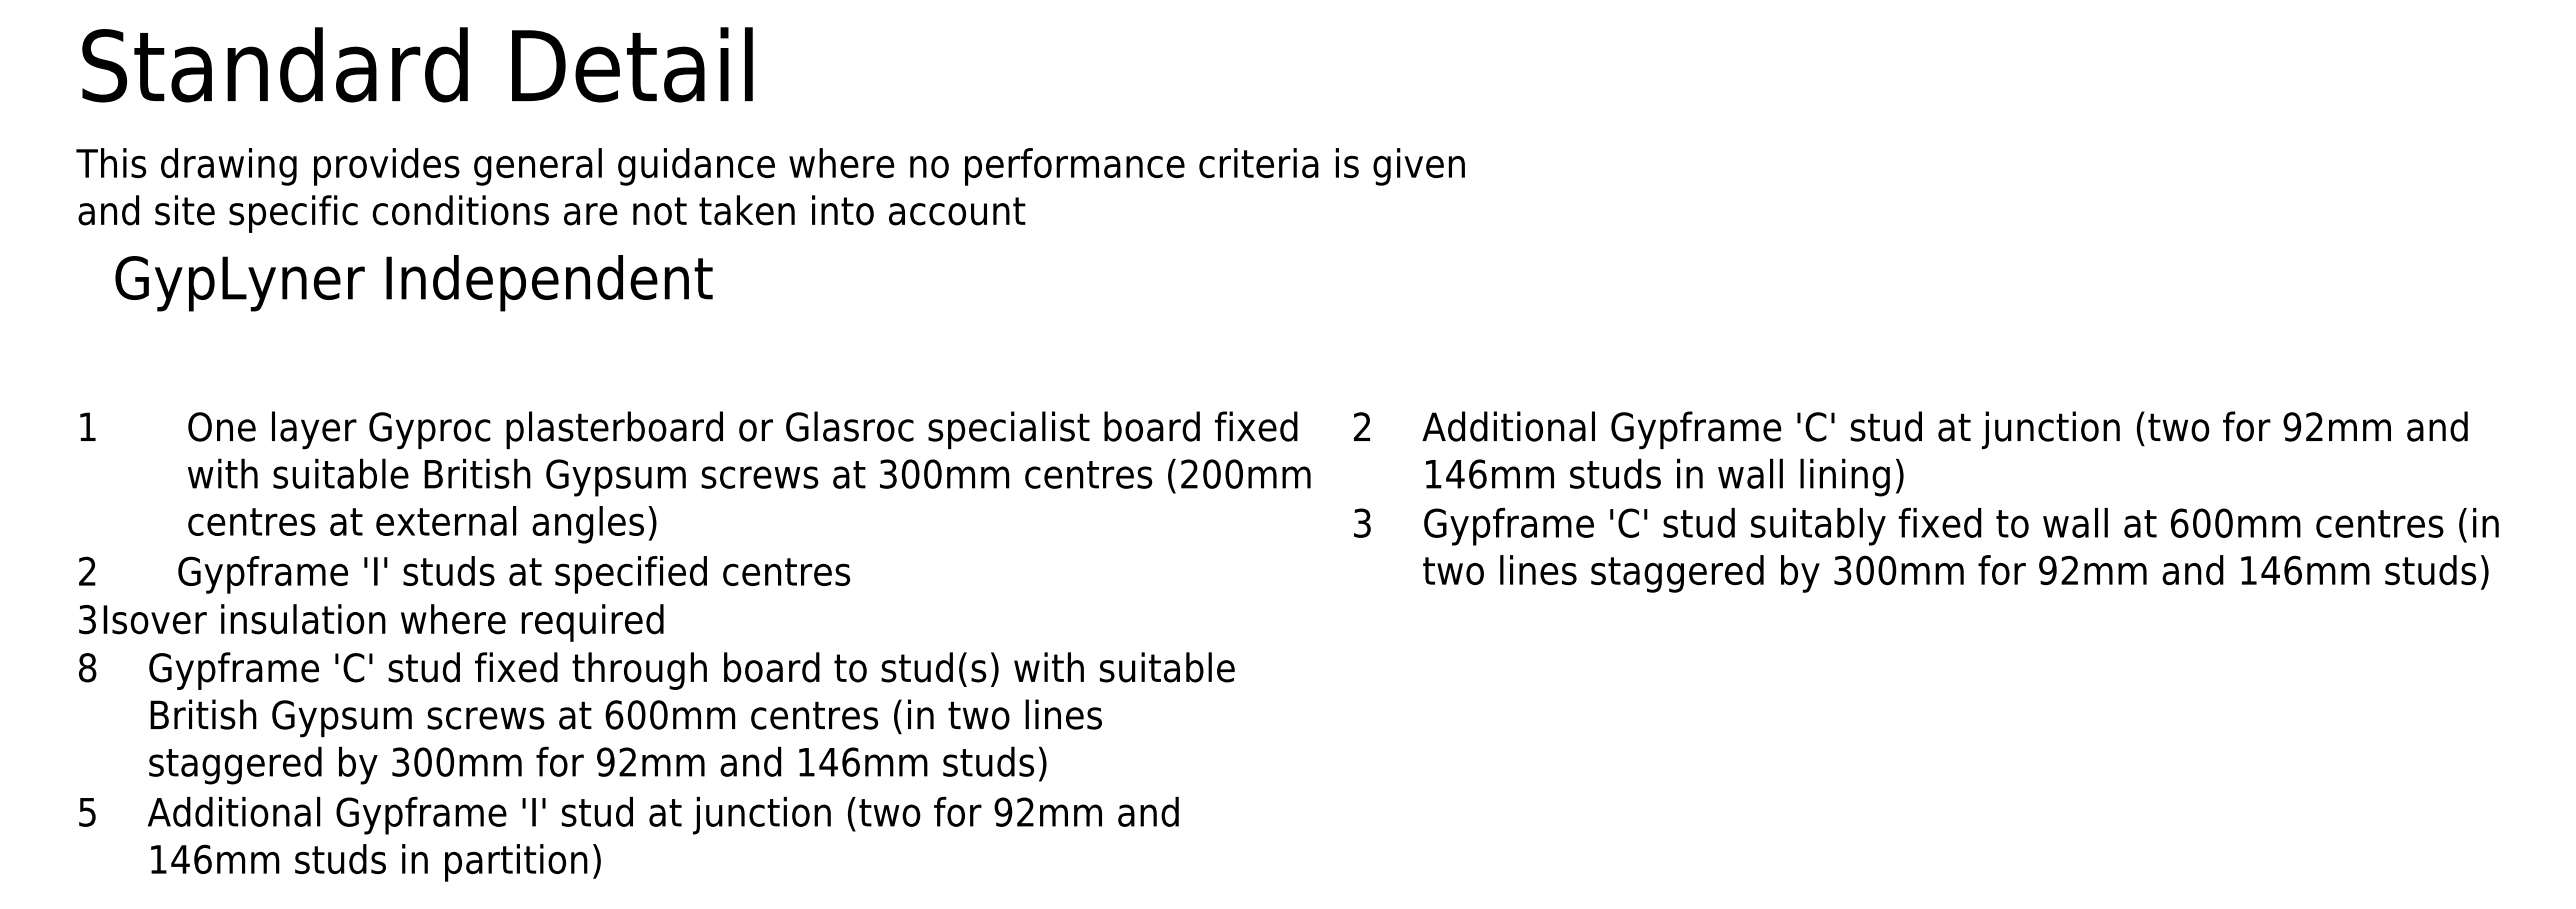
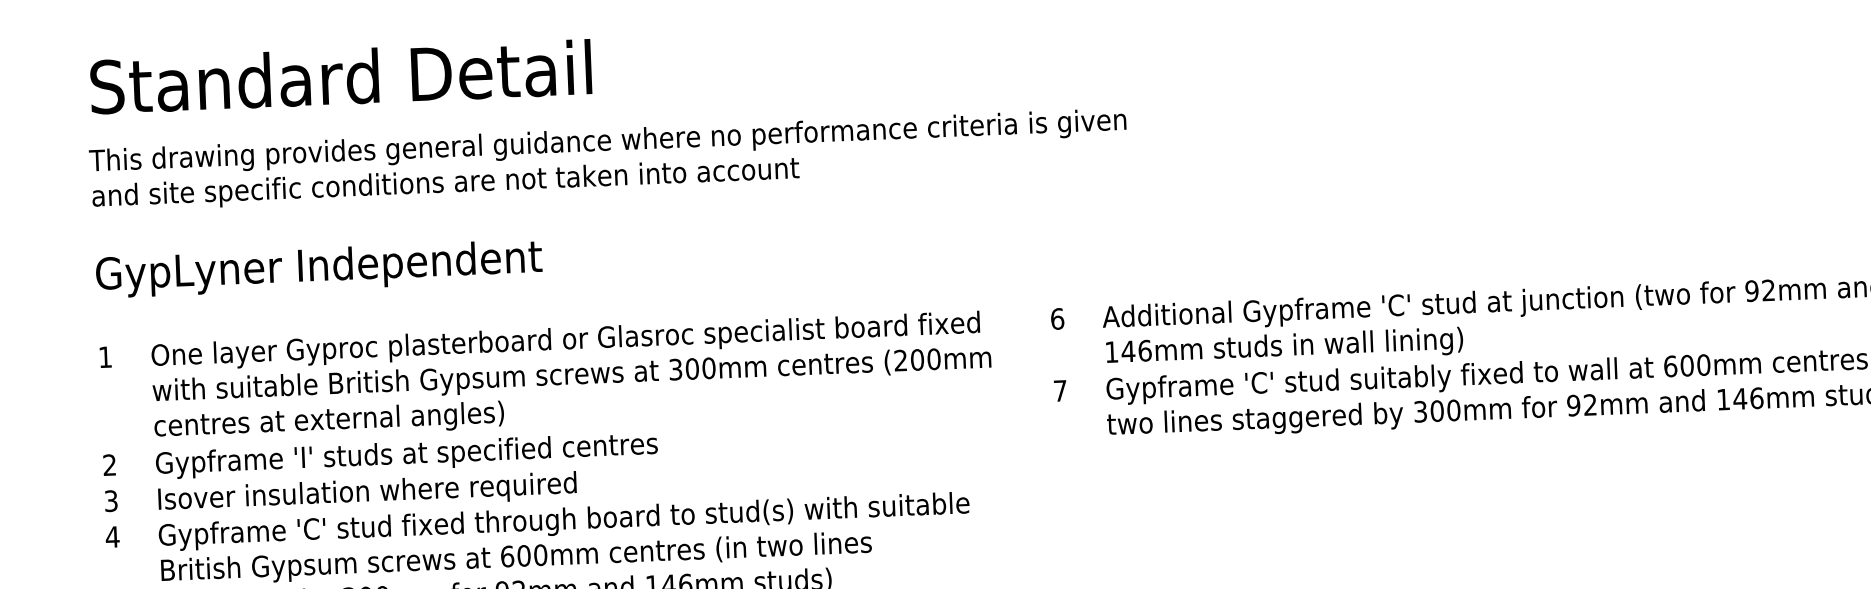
text: (413, 283) -> (318, 269), moved
text: (1362, 426) -> (1057, 318), 2 -> 6
text: (749, 477) -> (572, 376), moved
text: (1362, 522) -> (1060, 390), 3 -> 7
text: (514, 574) -> (407, 455), moved
text: (383, 622) -> (367, 493), moved
text: (87, 667) -> (112, 536), 8 -> 4

